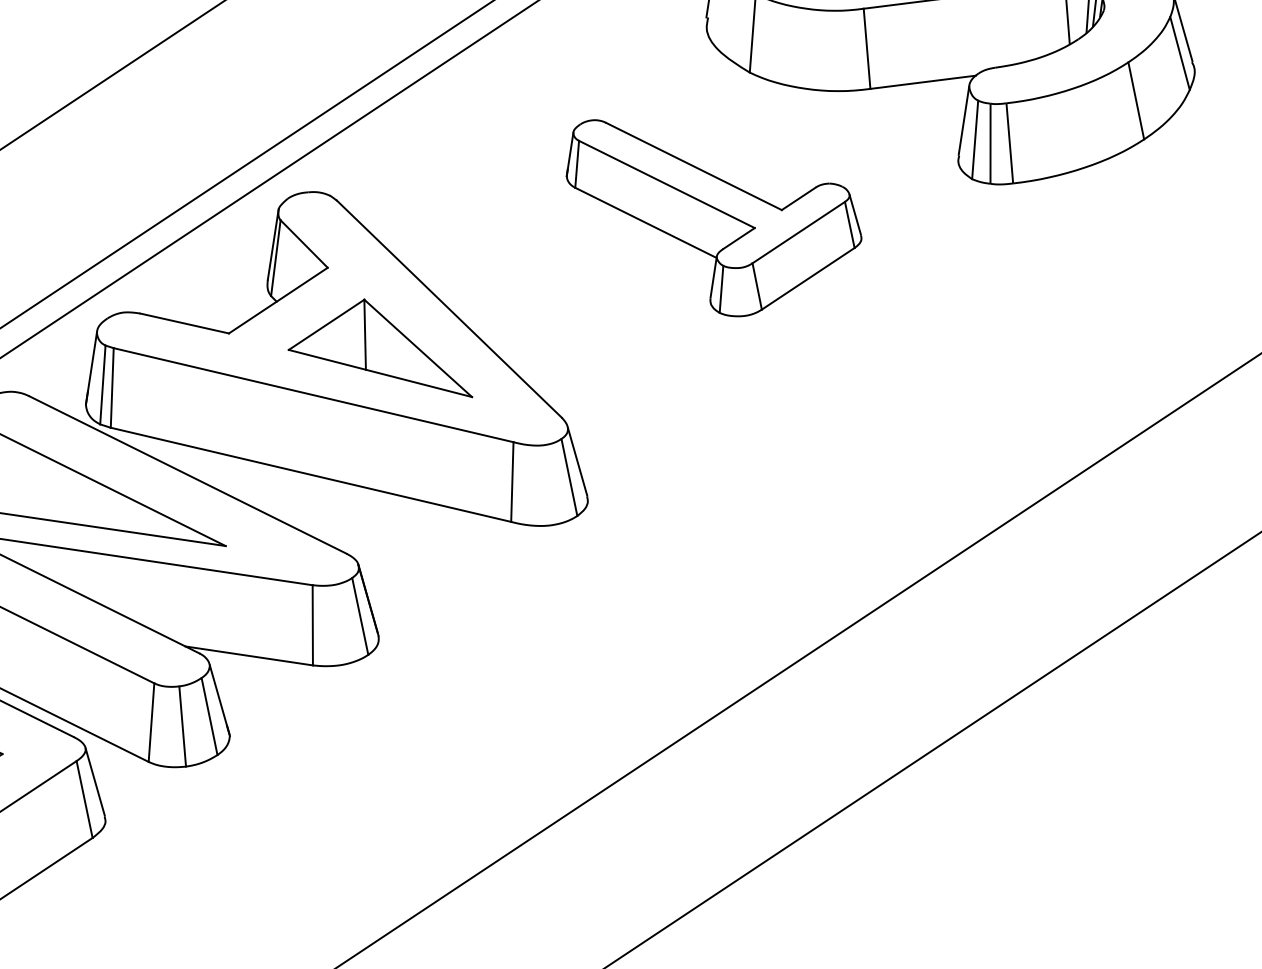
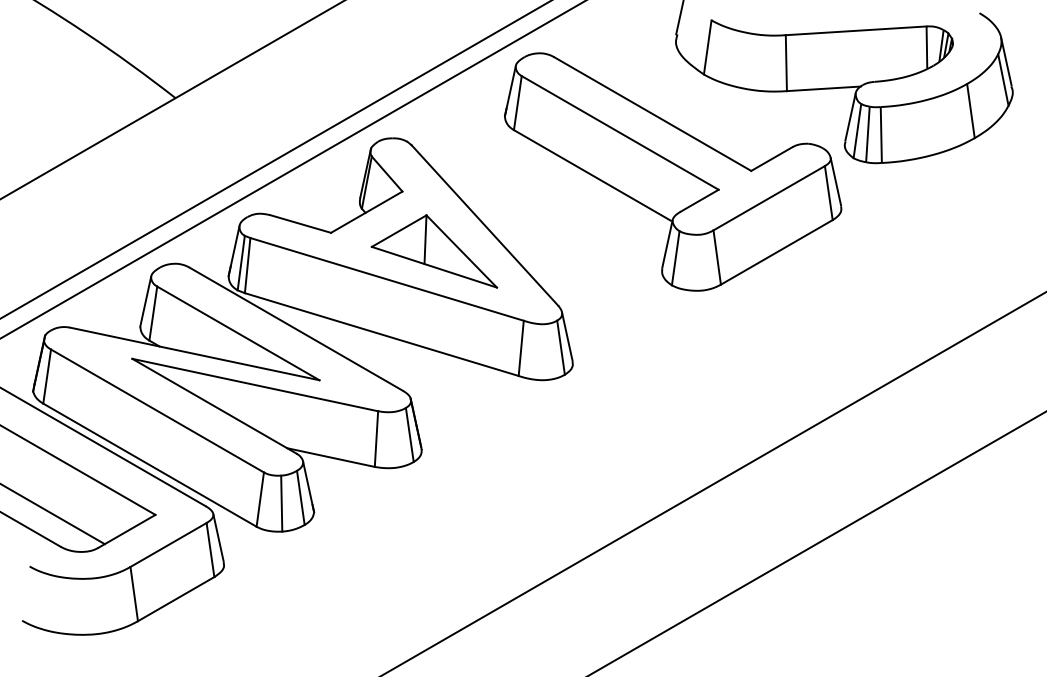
part: (714, 214) -> (673, 171), size x1.67

